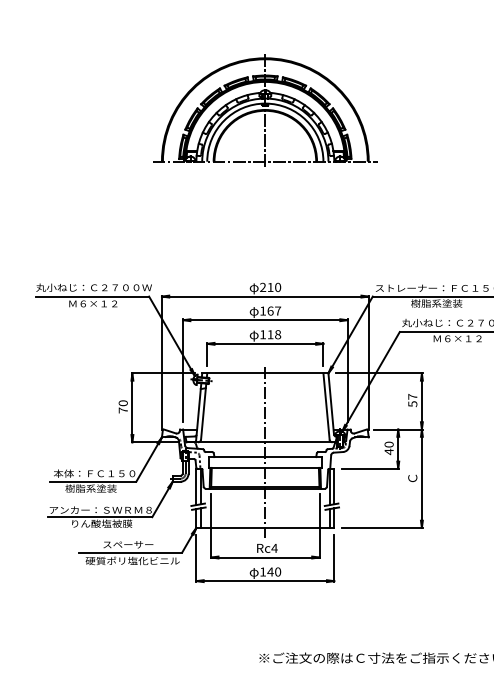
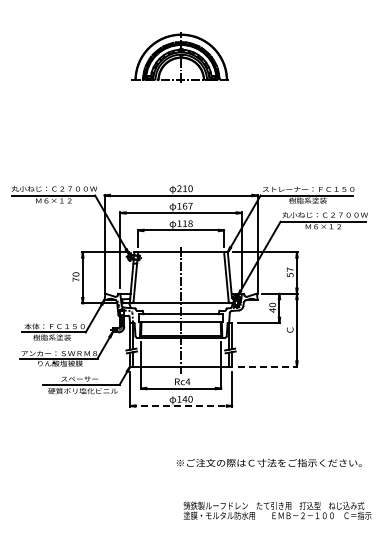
part: (265, 110) -> (181, 57), size x0.6
line: (383, 527) -> (268, 366), solid -> dashed
line: (265, 581) -> (181, 406), solid -> dashed

